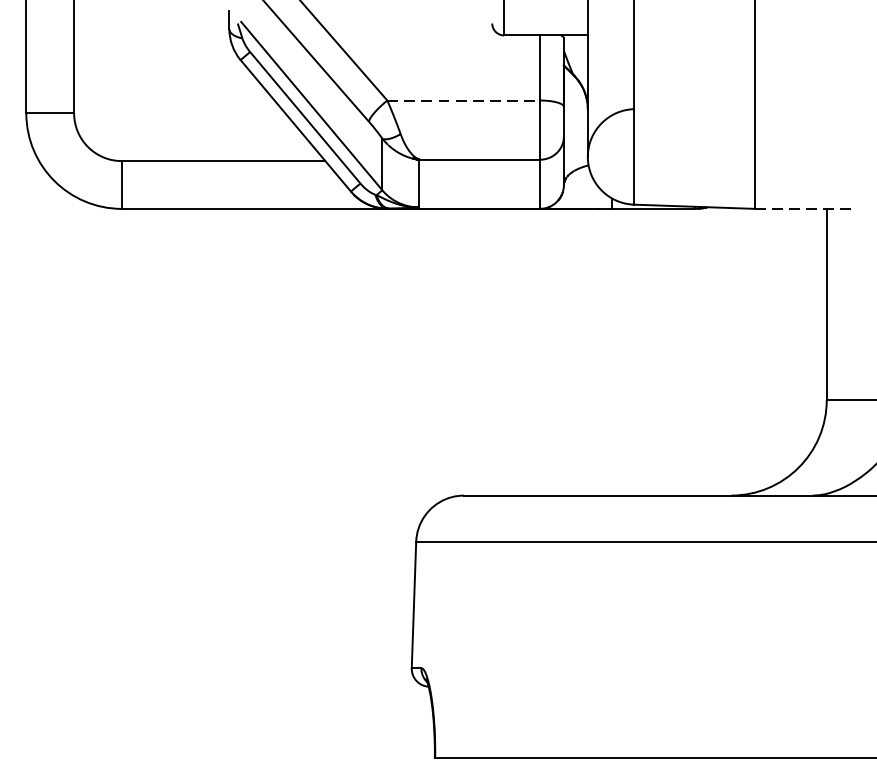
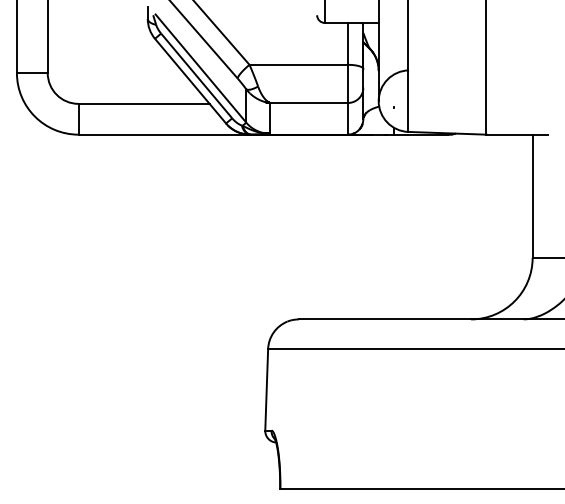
line: (464, 99) -> (299, 64), dashed -> solid
line: (803, 208) -> (517, 134), dashed -> solid

